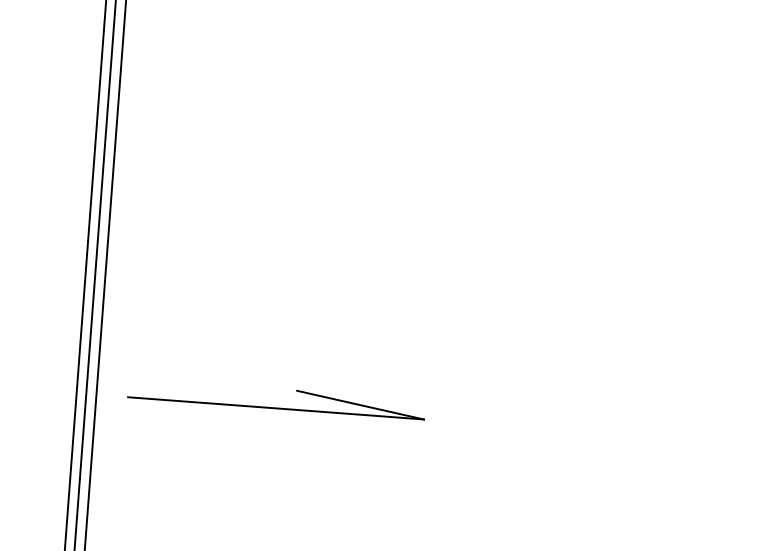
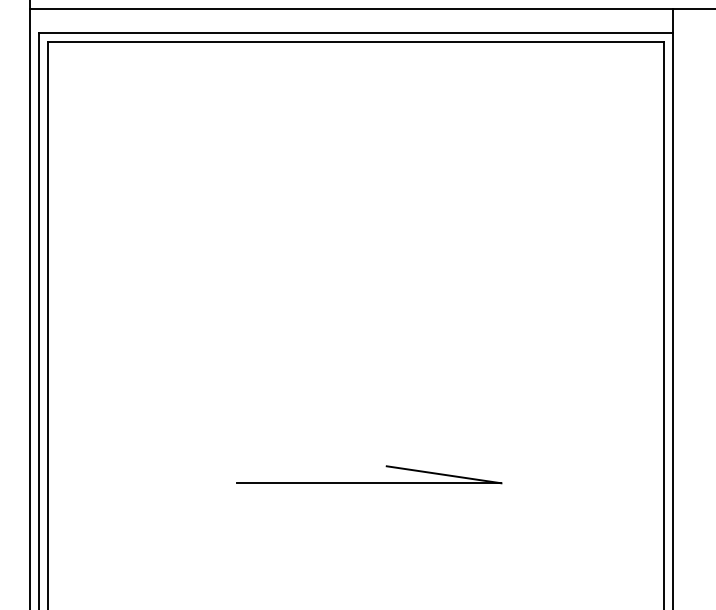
part: (276, 407) -> (369, 482), moved

